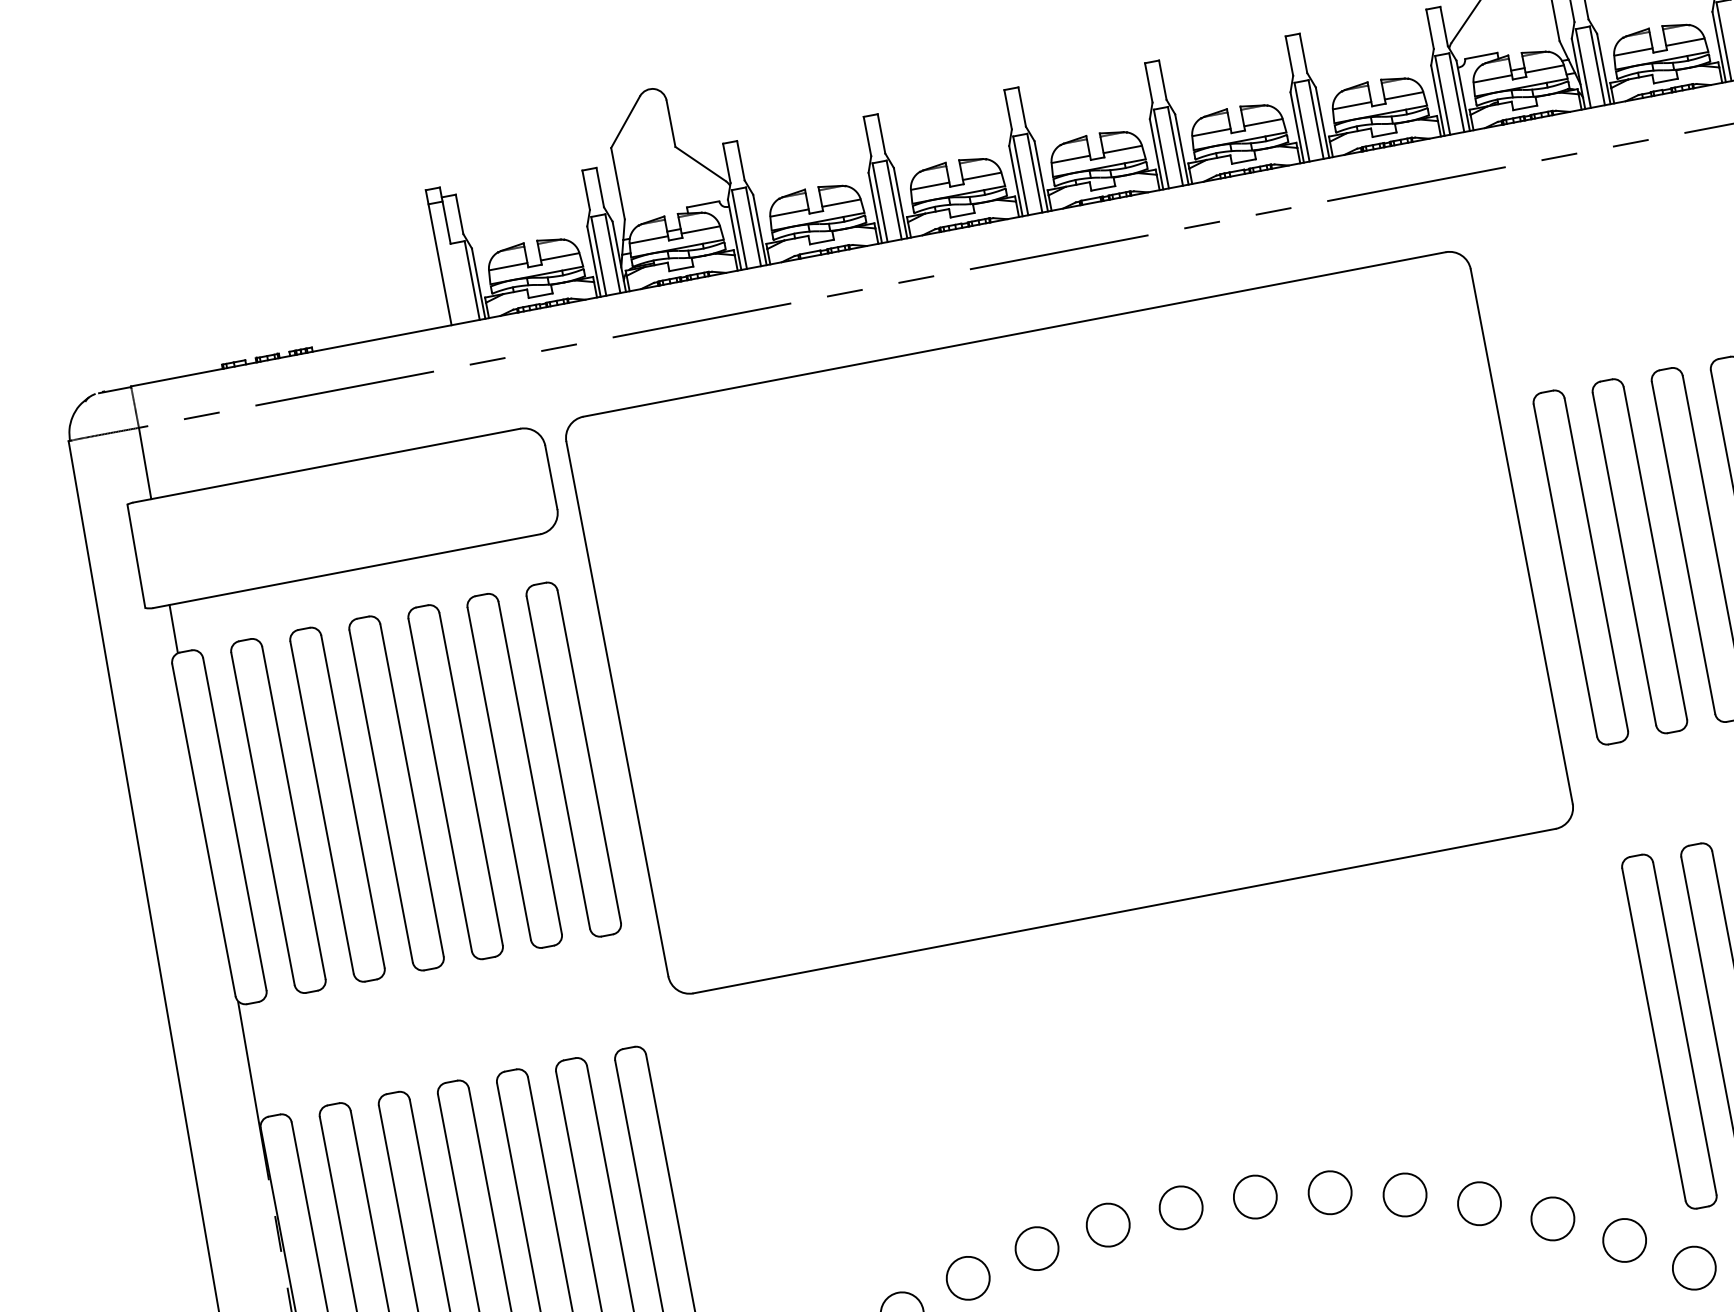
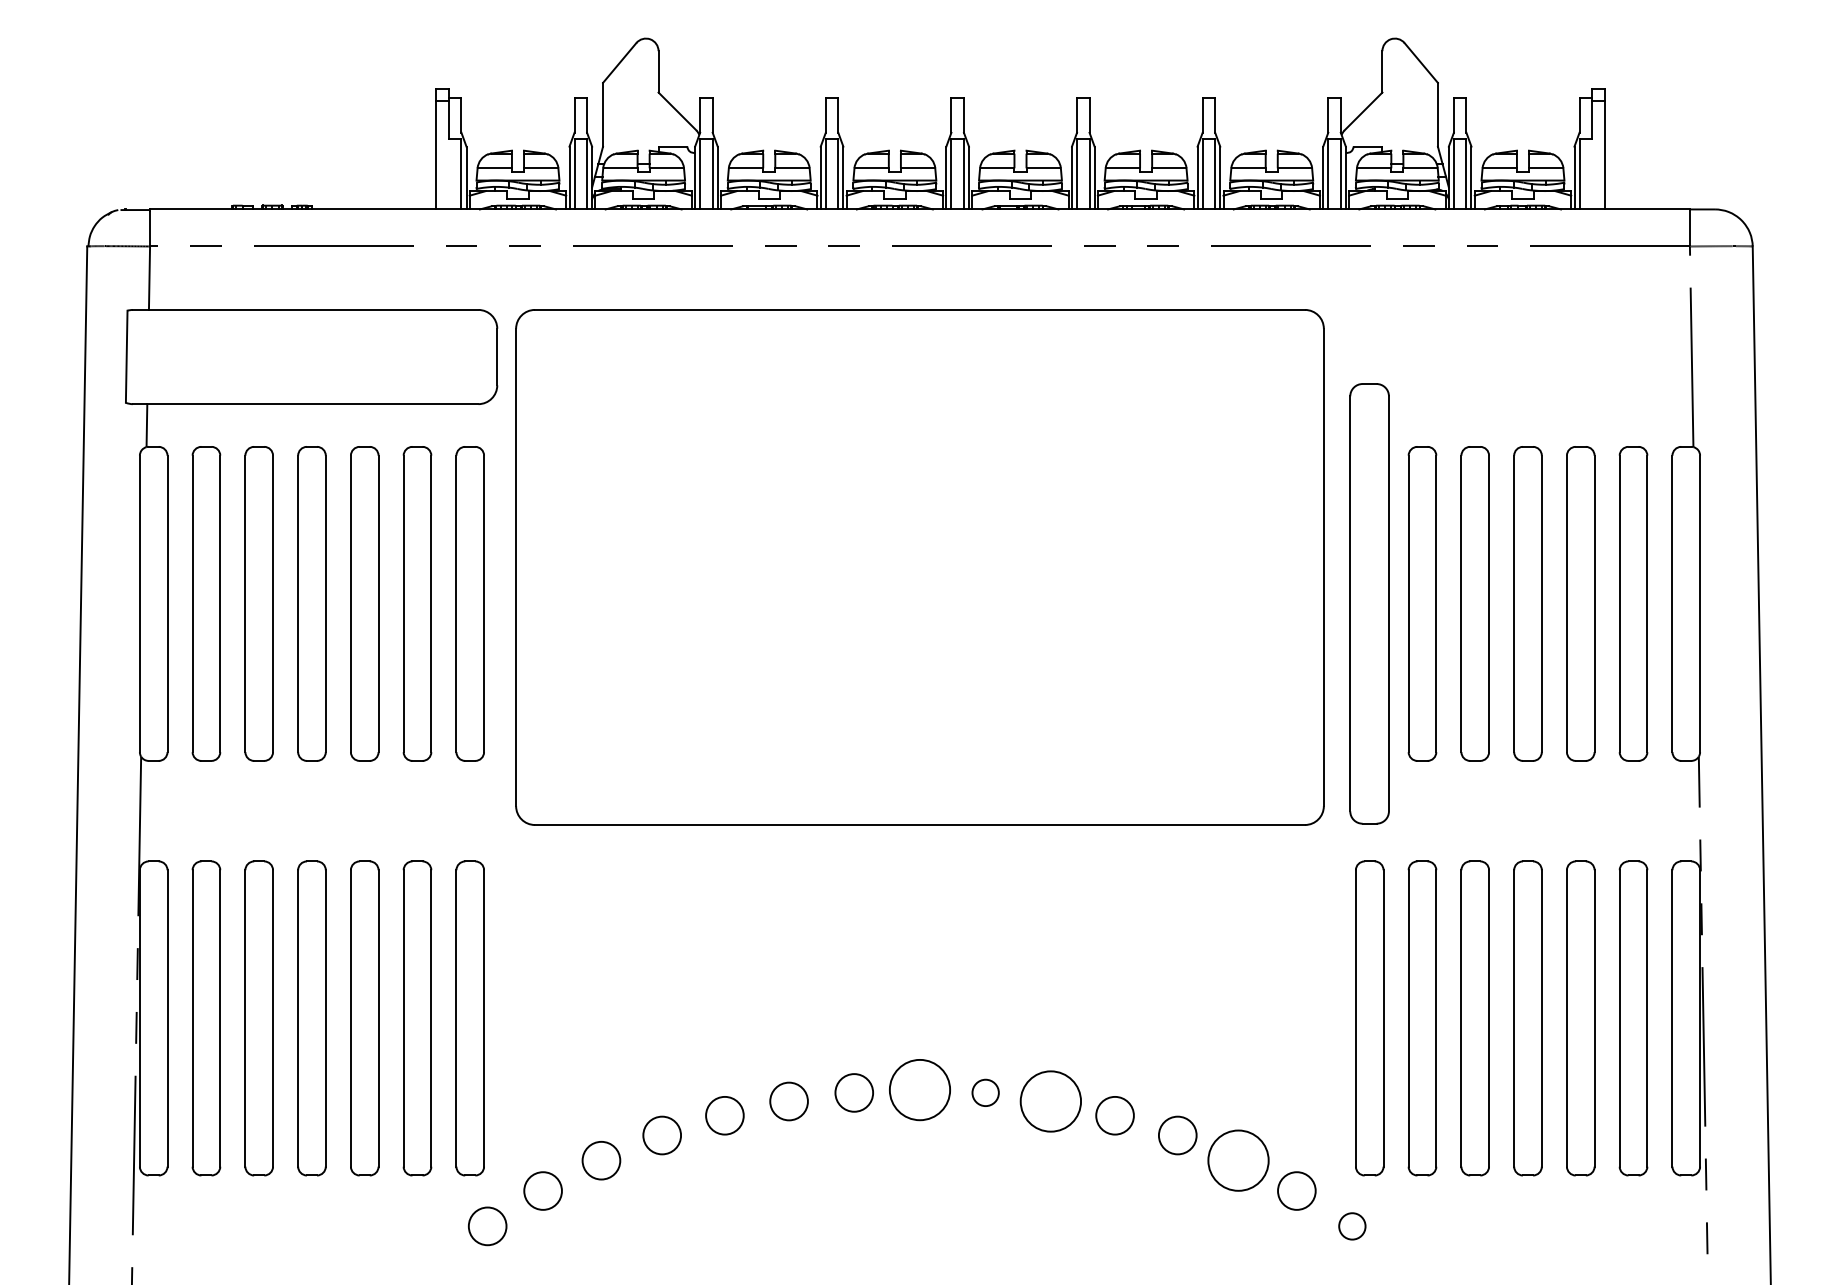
part: (1580, 567) -> (1369, 603), size x1.4
circle: (1329, 1192) -> (1050, 1101), size x1.6
circle: (1255, 1196) -> (985, 1092), size x0.7
circle: (1180, 1207) -> (919, 1089), size x1.6
circle: (1552, 1218) -> (1238, 1160), size x1.6
circle: (1694, 1268) -> (1352, 1226), size x0.7

